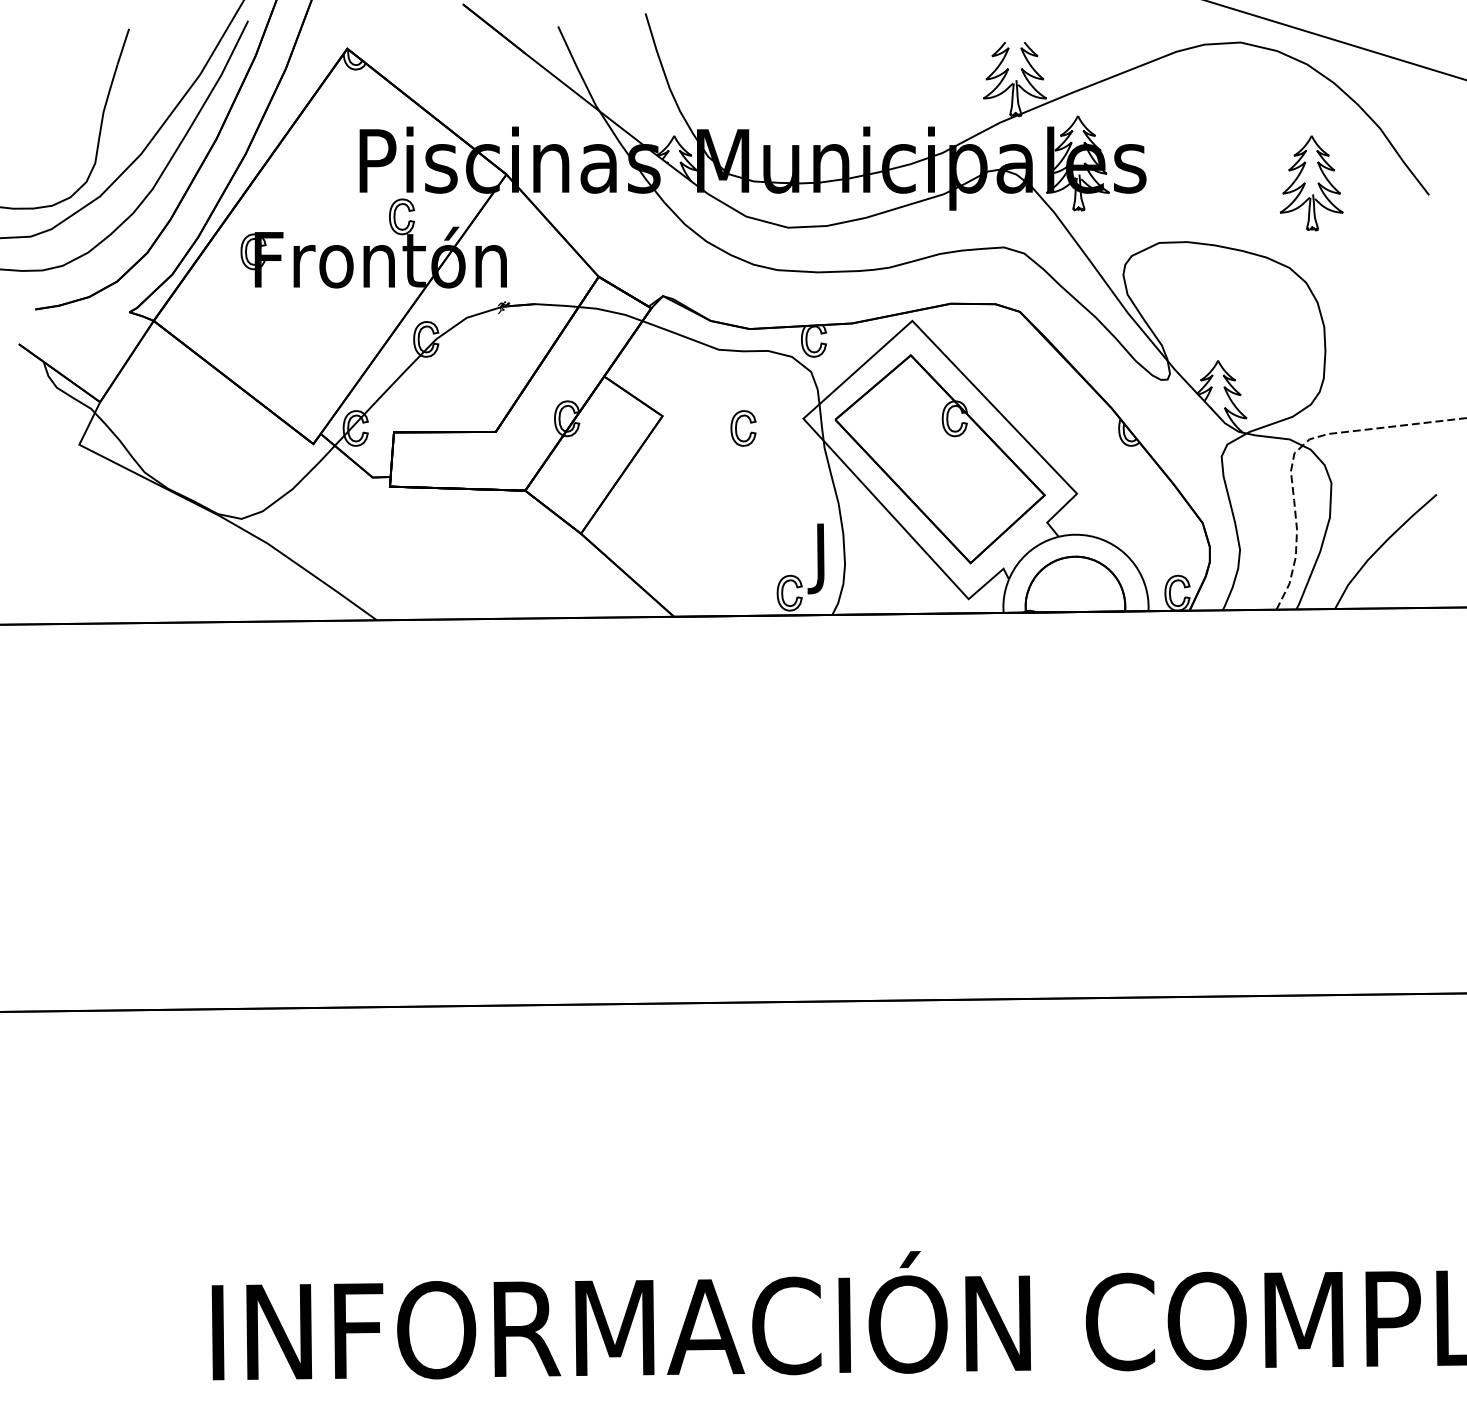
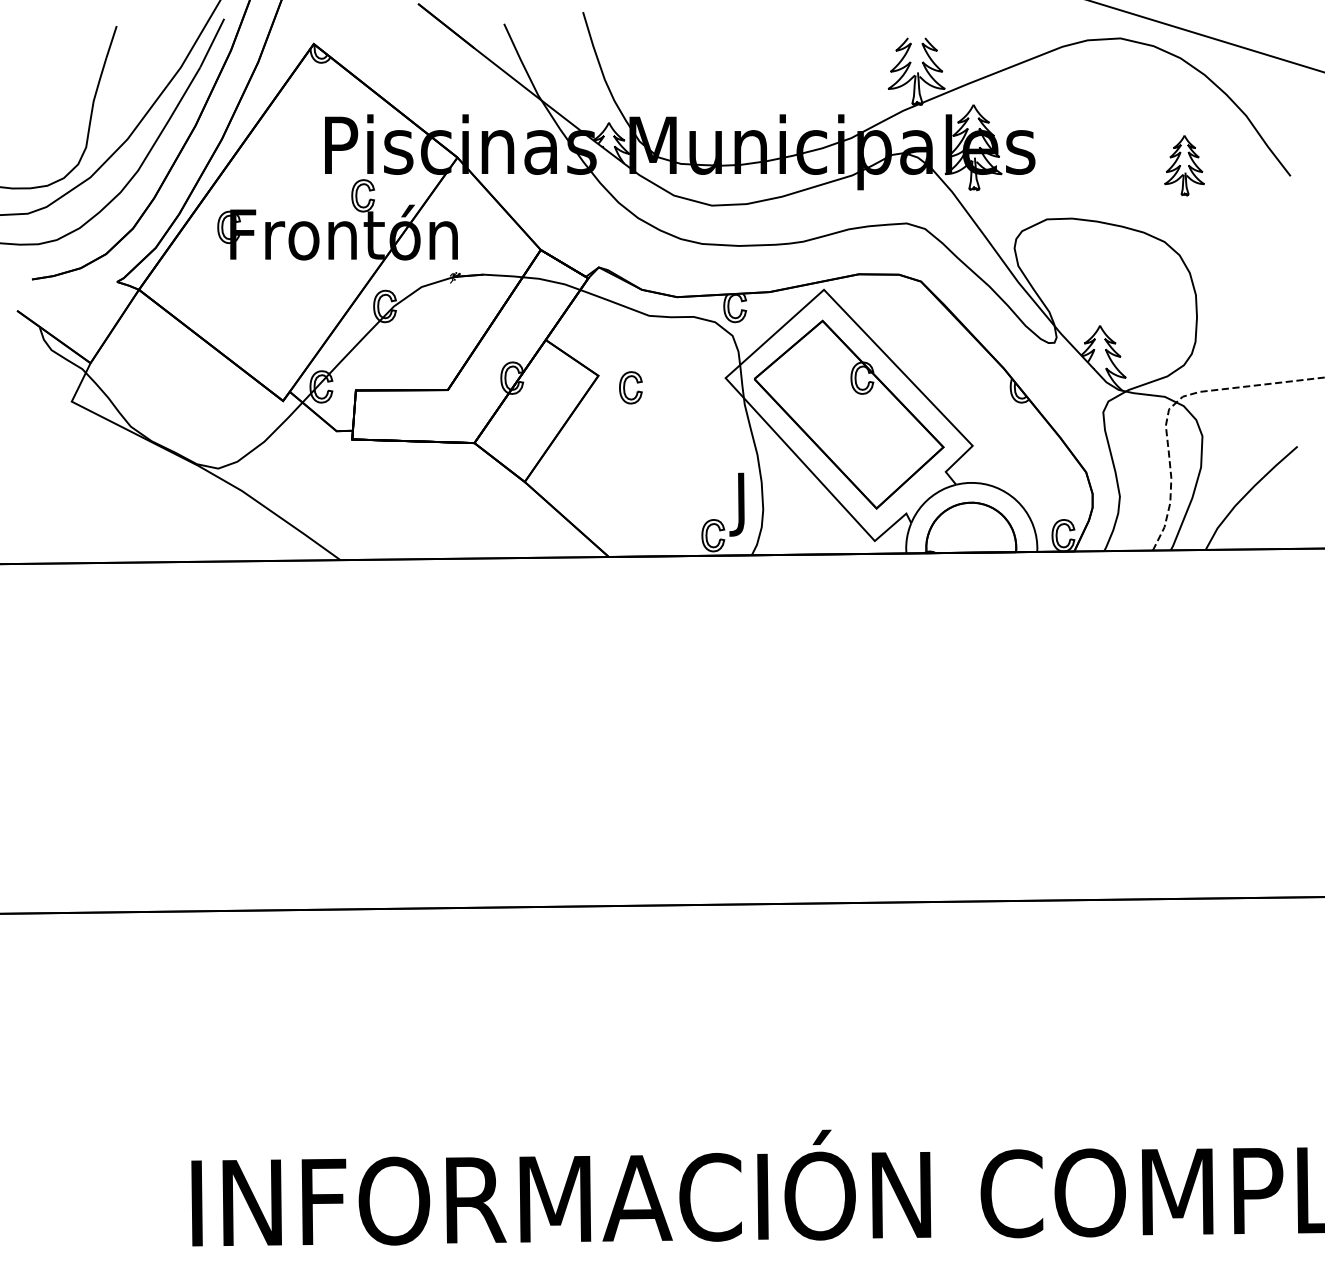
part: (1311, 183) -> (1184, 165), size x0.7
part: (737, 425) -> (625, 385), moved

